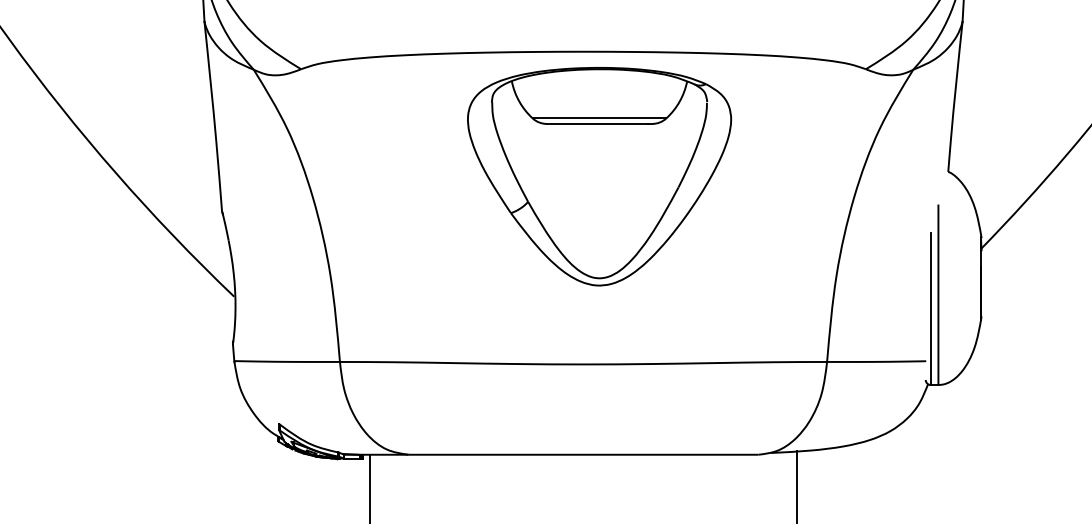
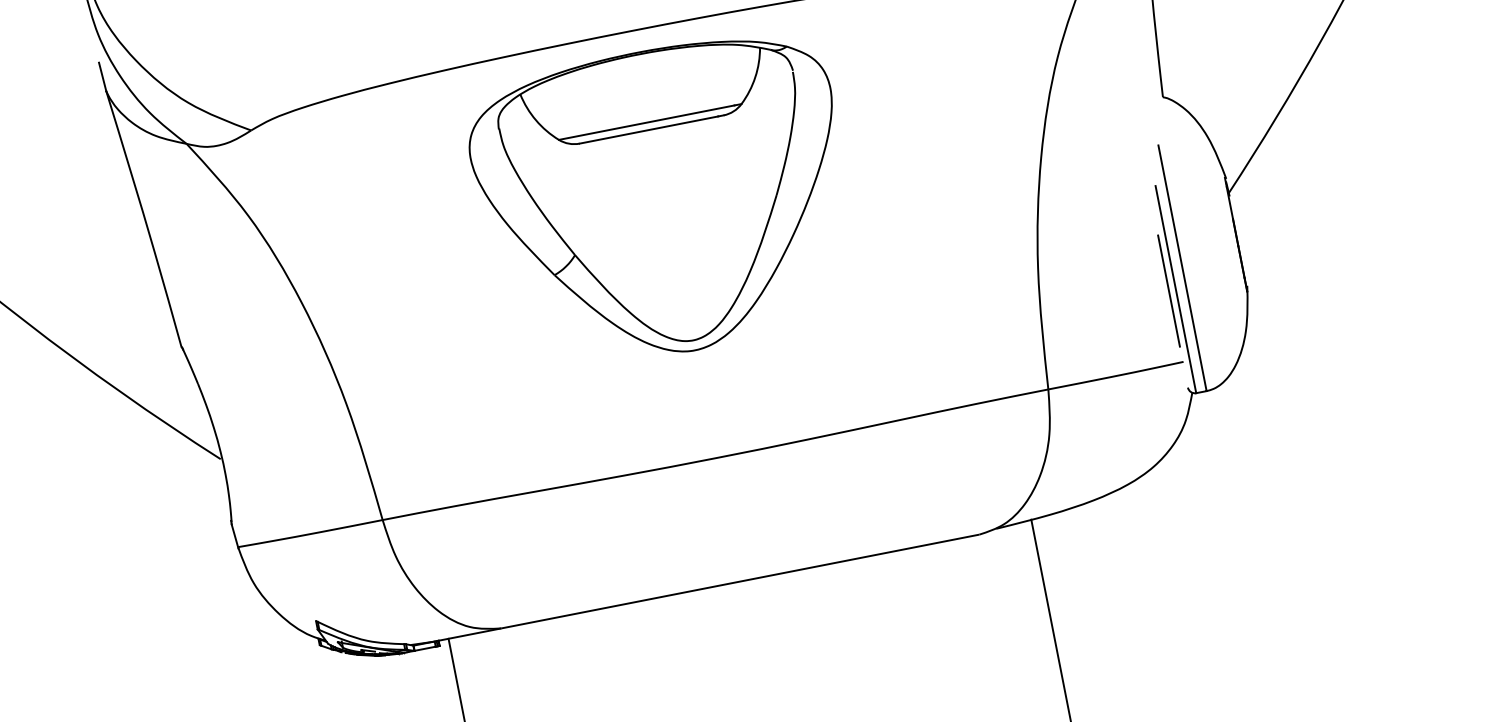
part: (599, 176) -> (665, 201), moved
line: (925, 309) -> (1168, 291), added

